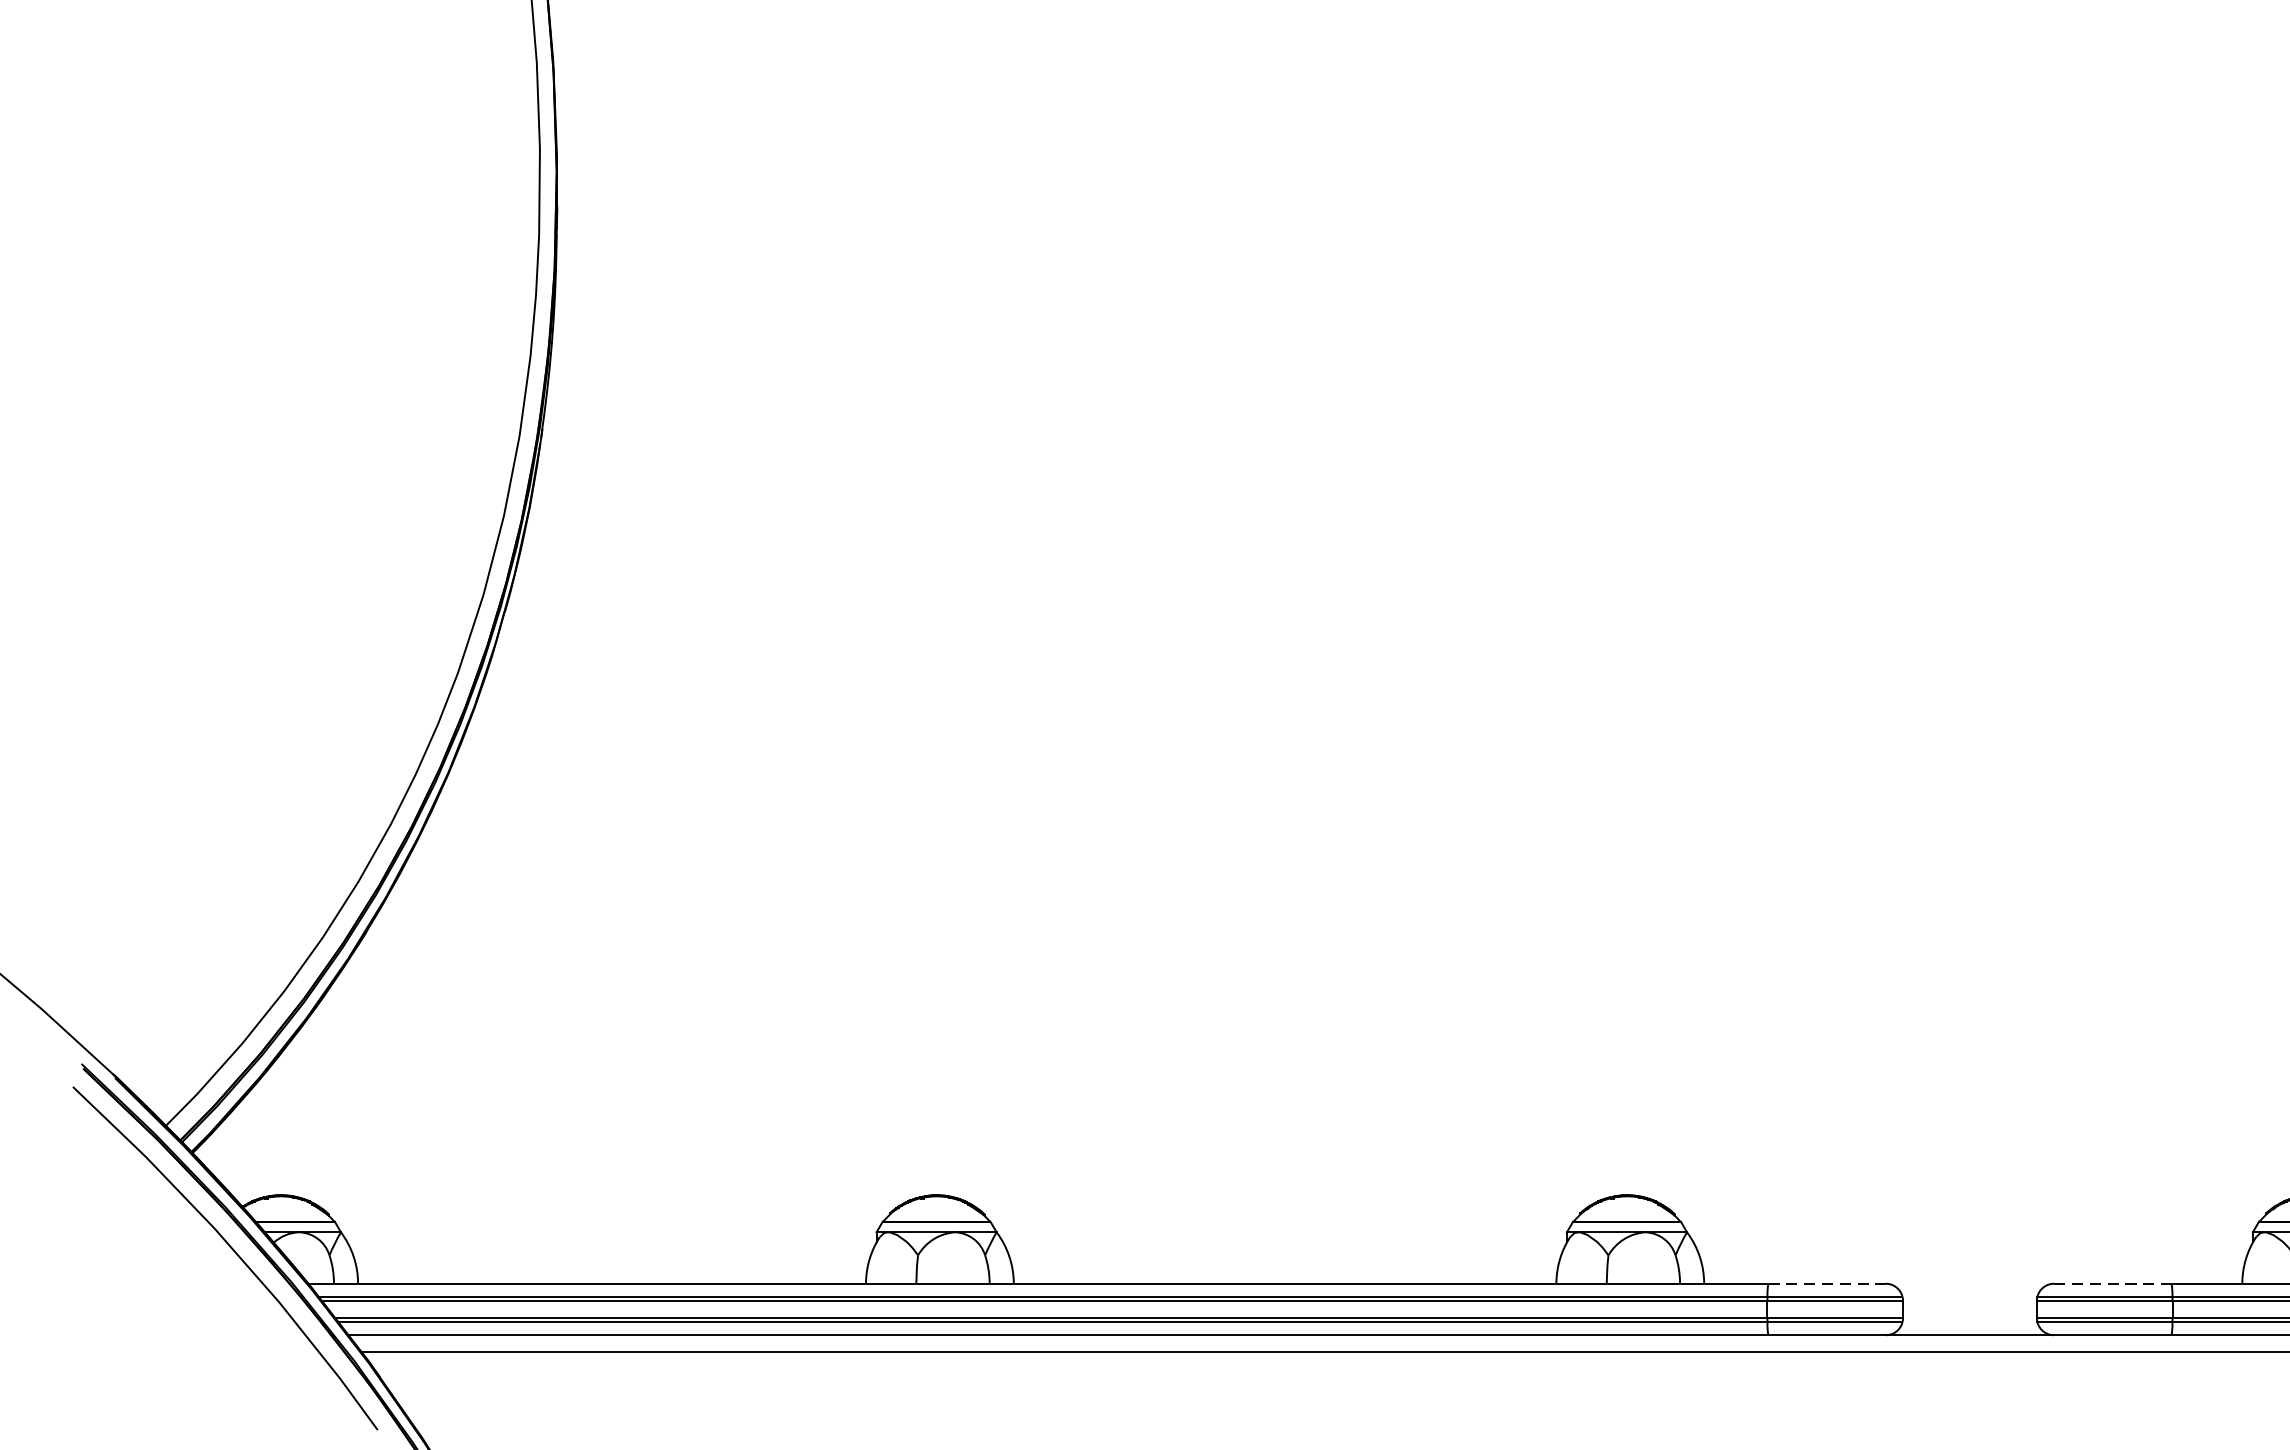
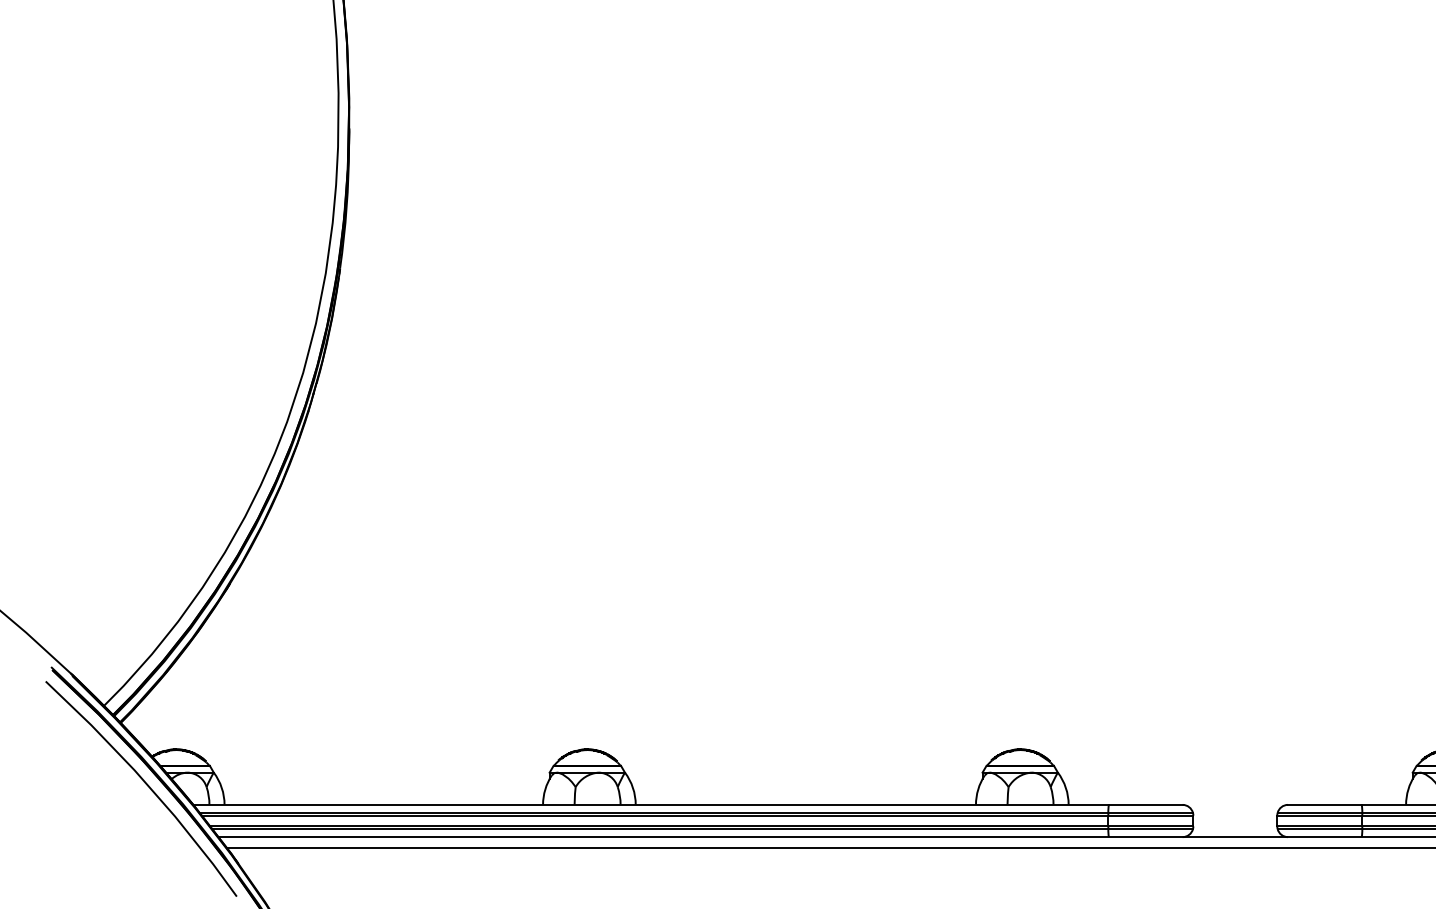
line: (1826, 1283) -> (1145, 804), dashed -> solid
line: (2112, 1283) -> (1324, 804), dashed -> solid

